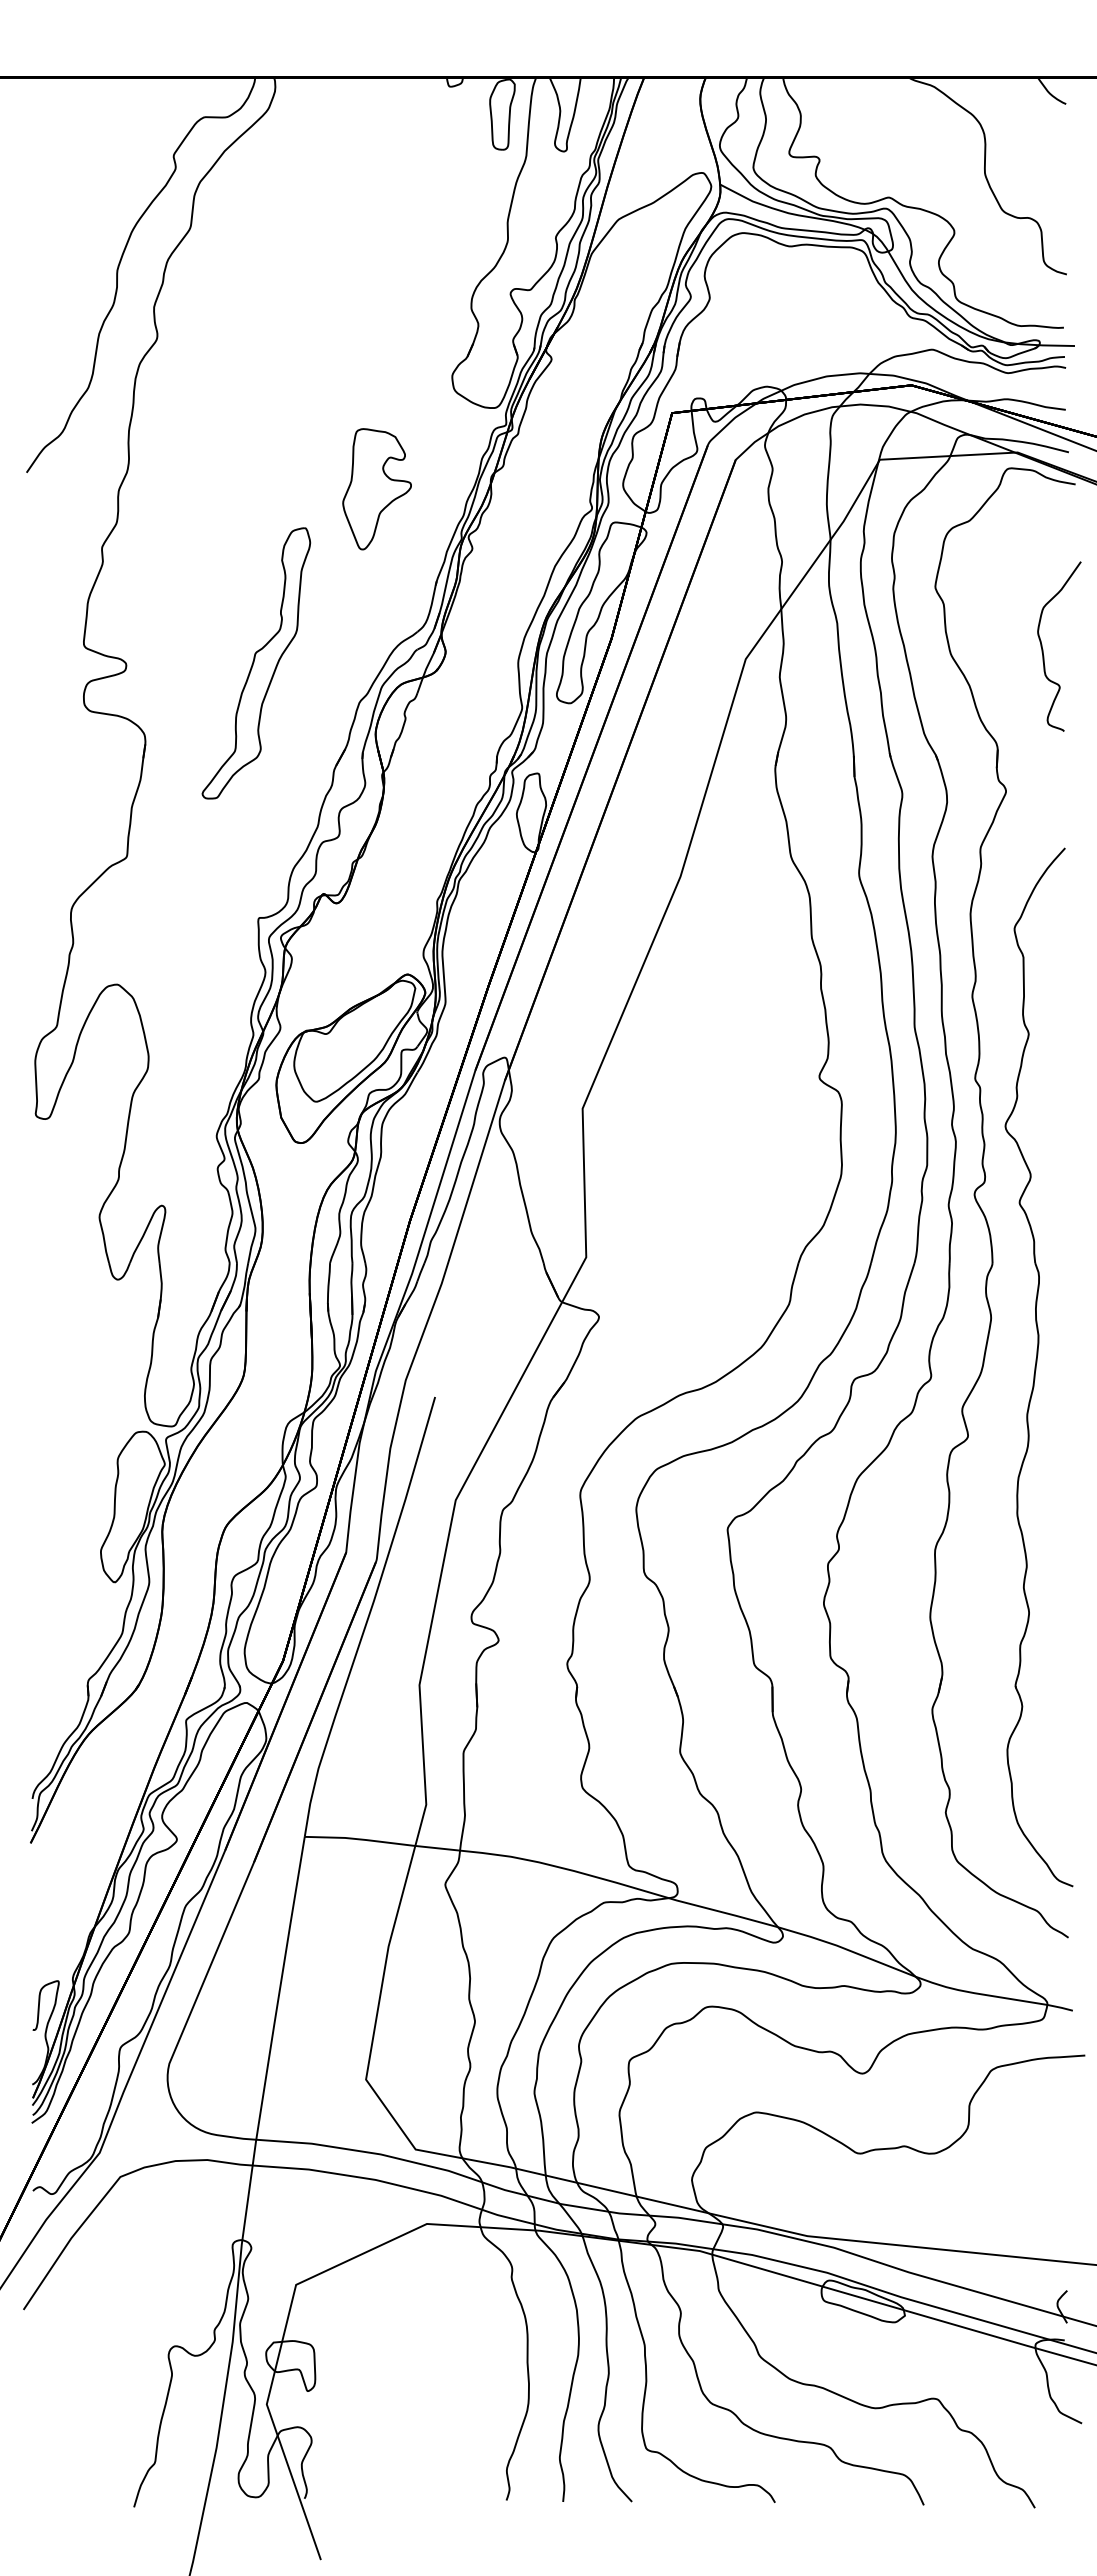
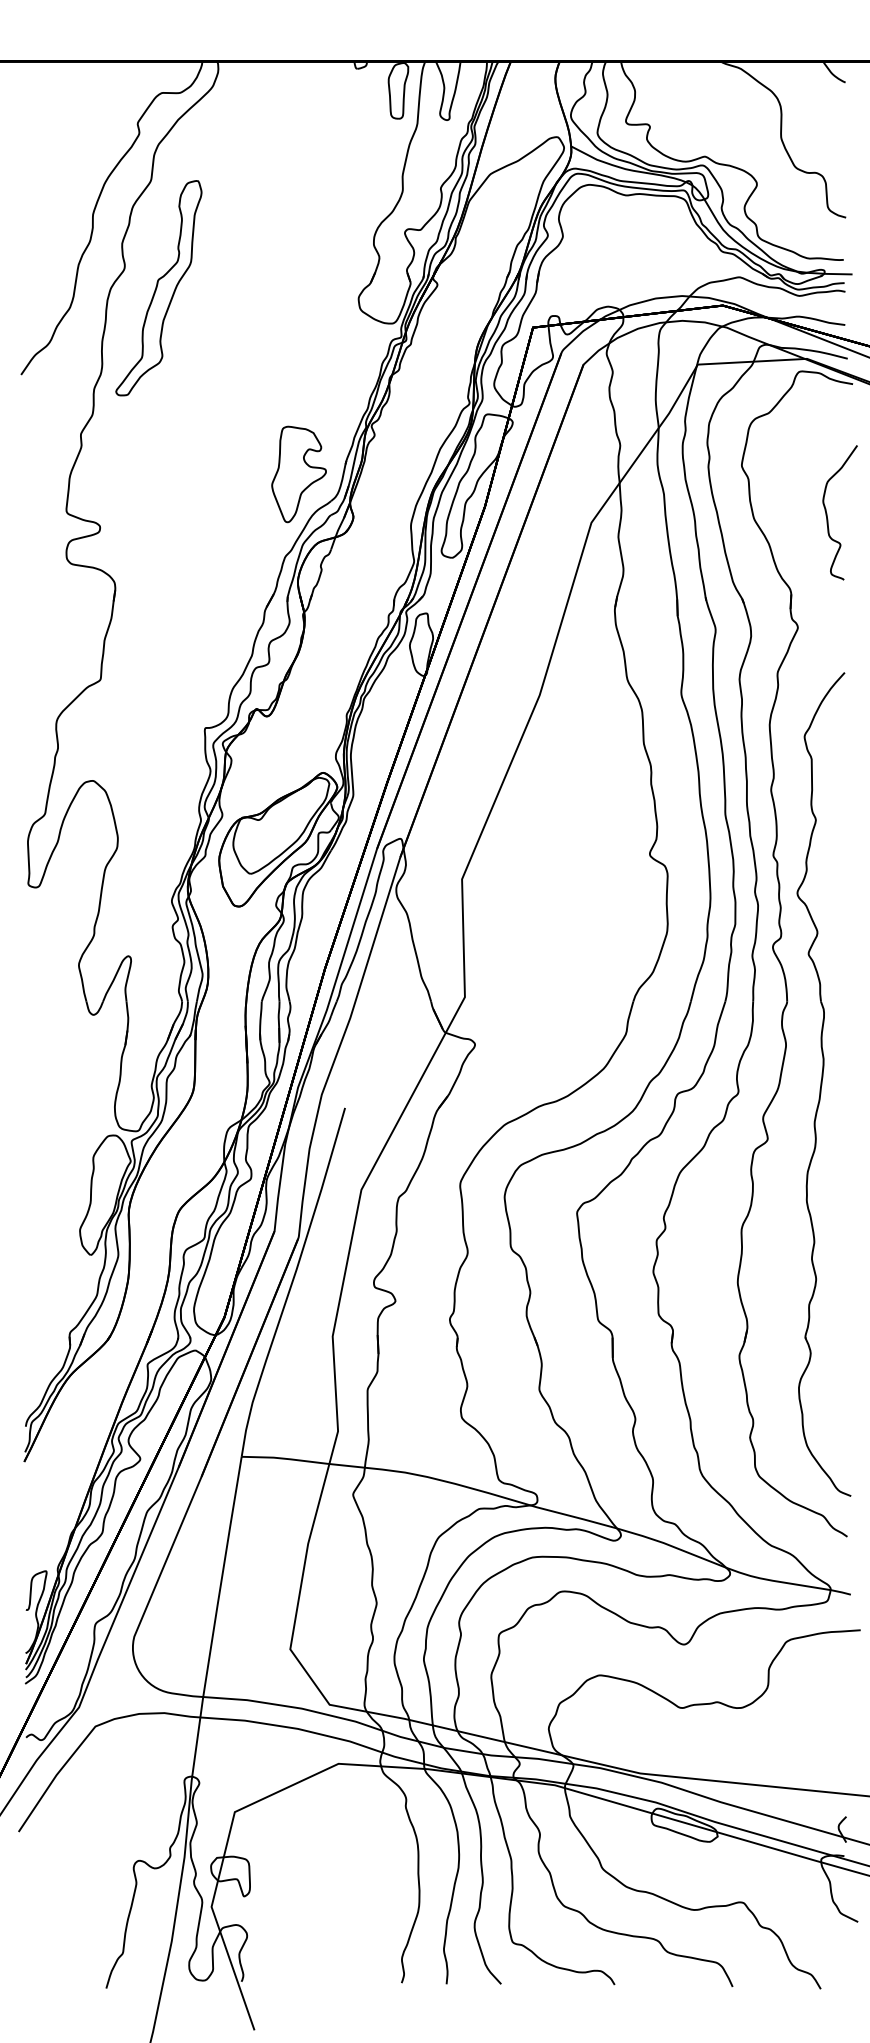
part: (376, 489) -> (298, 474), moved
part: (256, 663) -> (159, 288), moved

